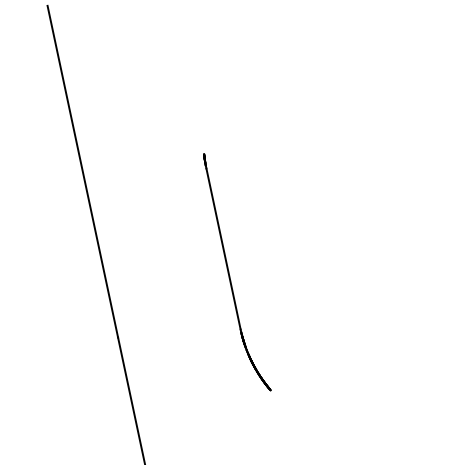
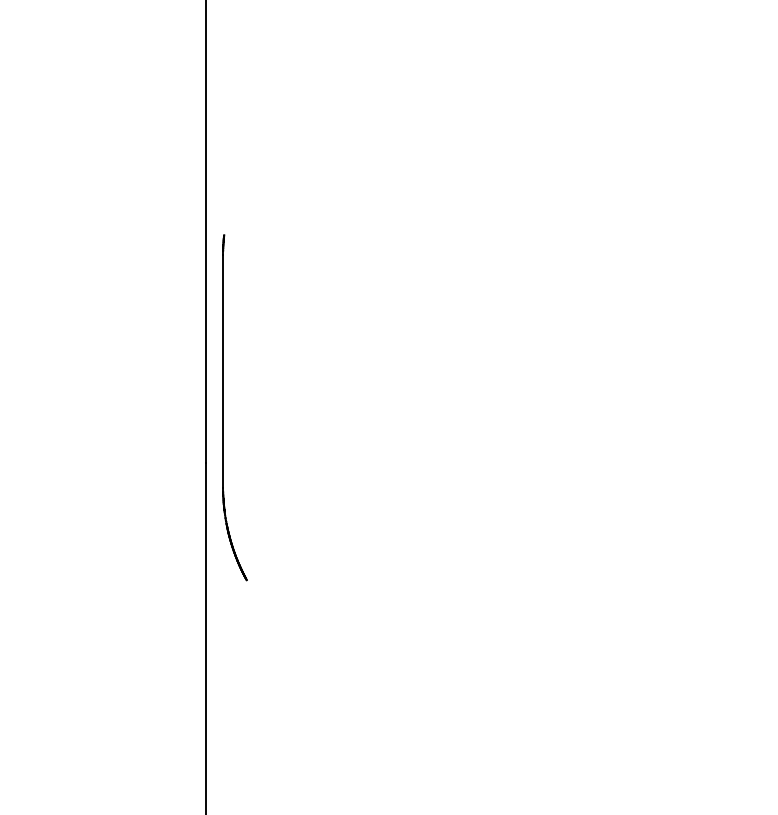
part: (229, 274) -> (223, 407), moved

